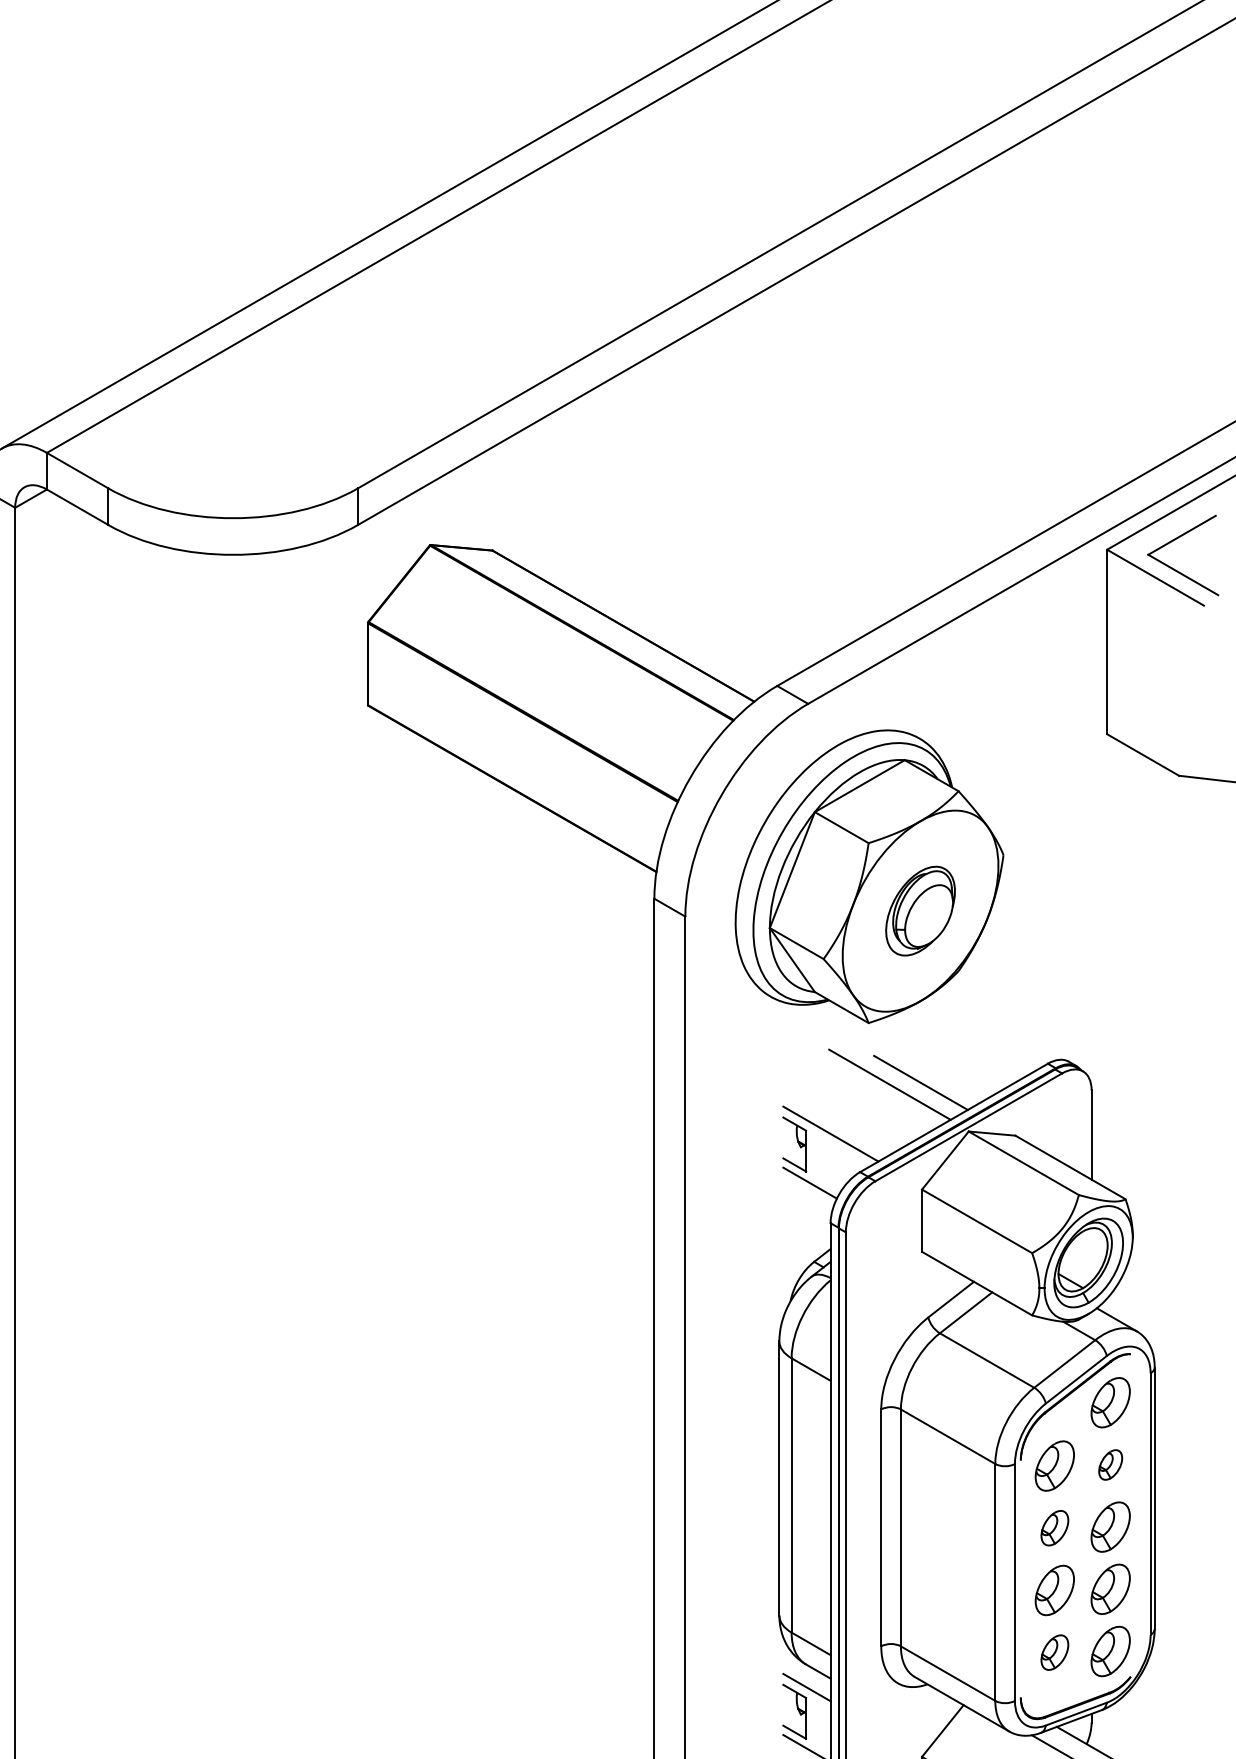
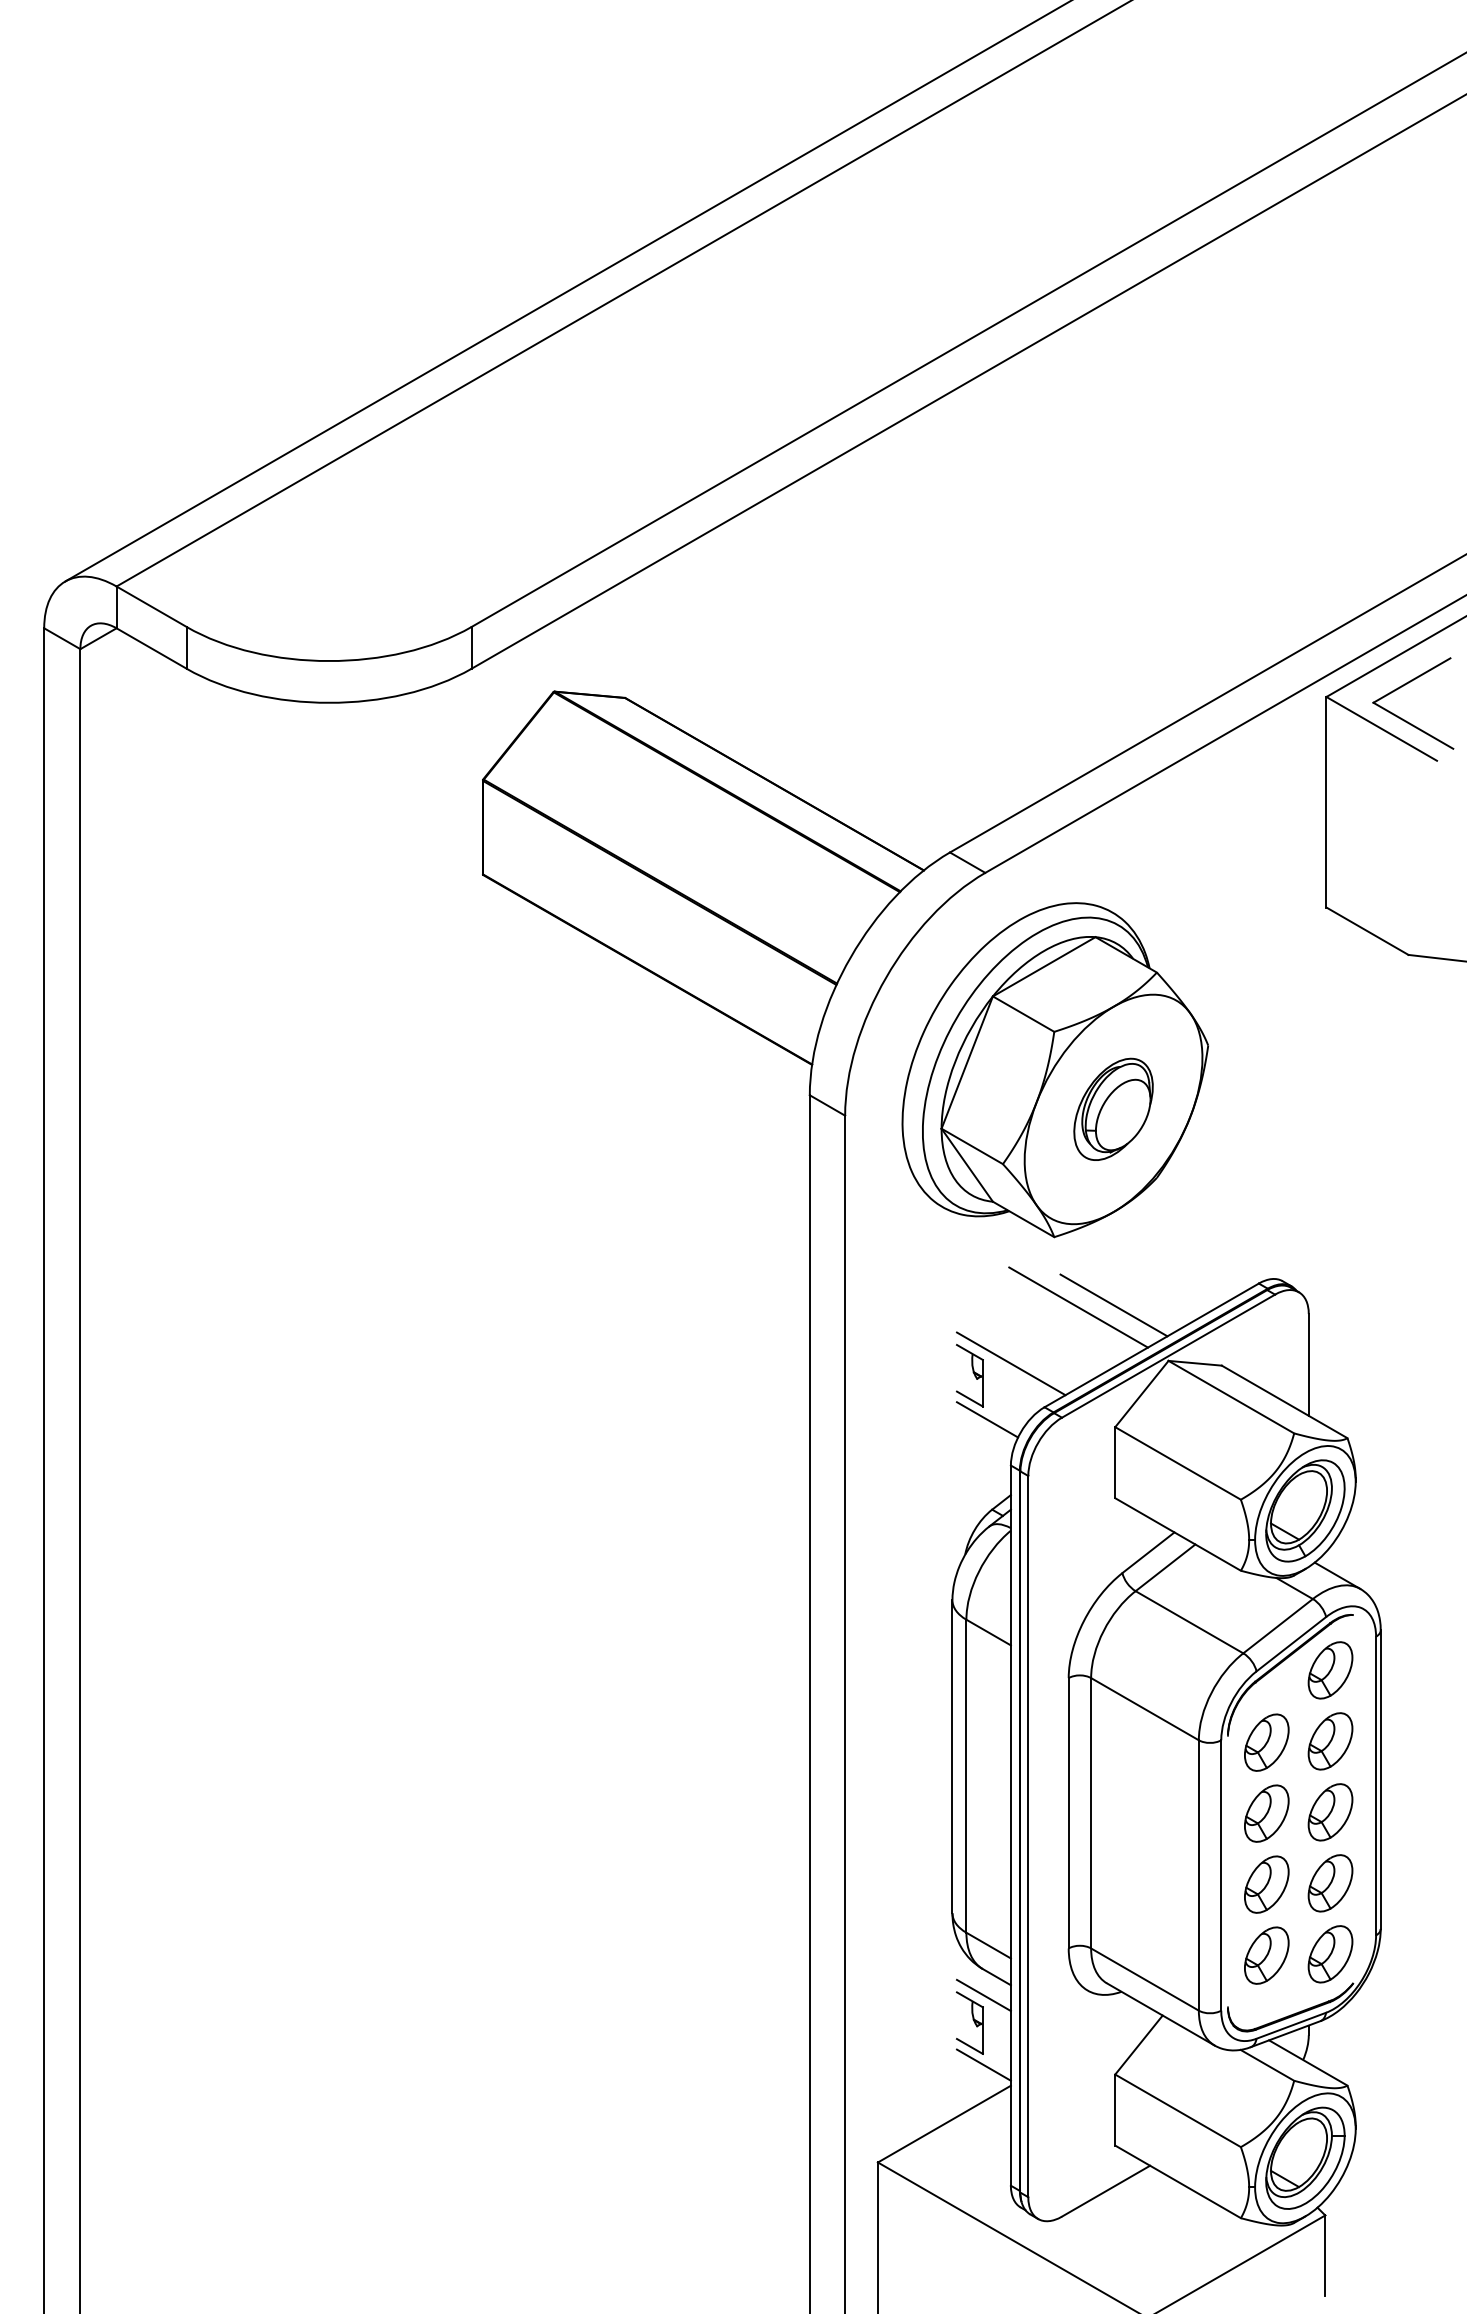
part: (1110, 1465) -> (1330, 1741), size x1.67
part: (1054, 1528) -> (1266, 1813), size x1.43
part: (1054, 1652) -> (1266, 1955), size x1.43

